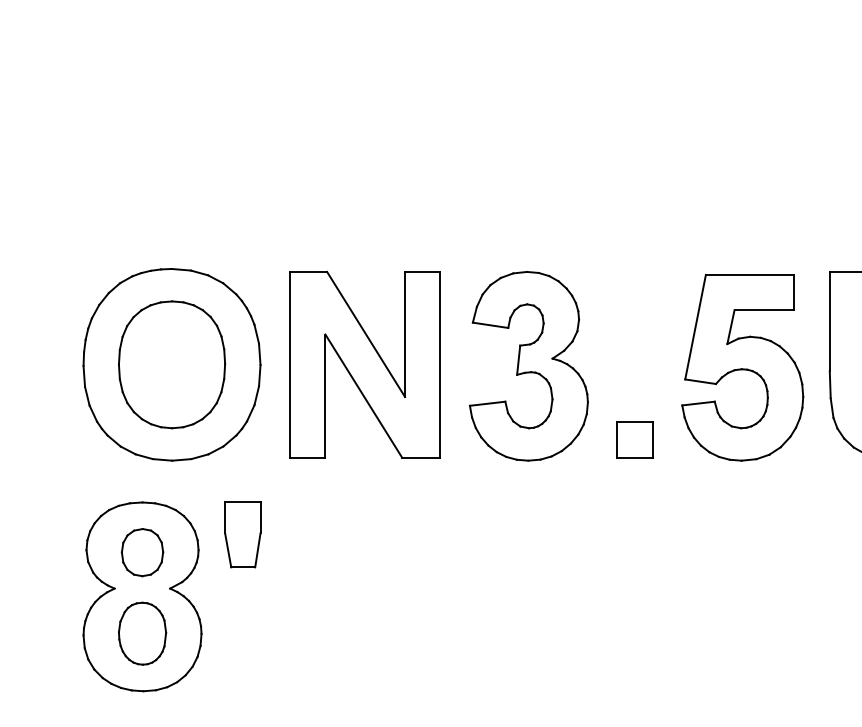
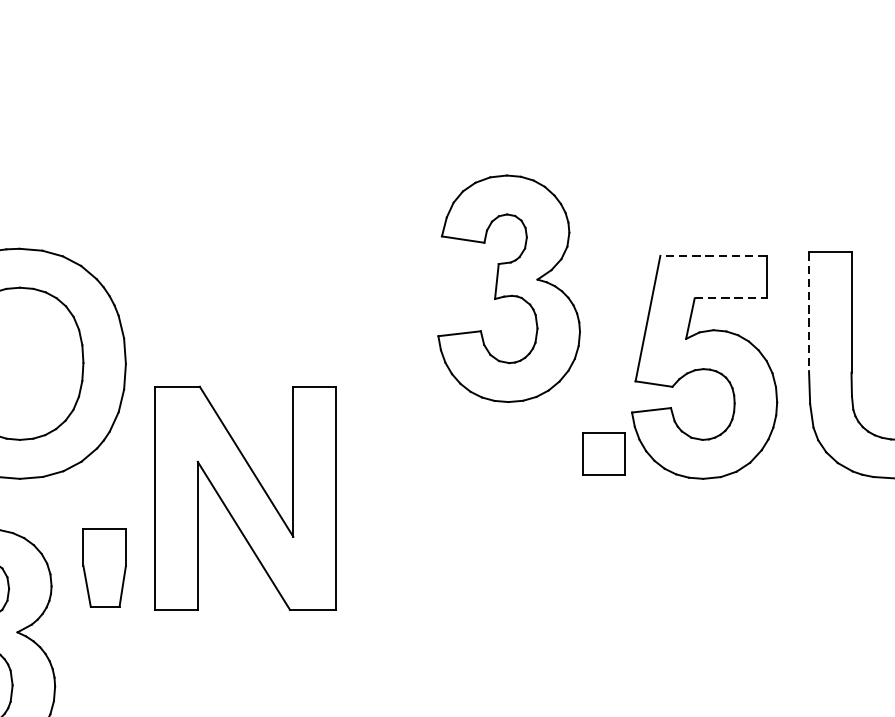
line: (749, 274) -> (712, 255), solid -> dashed
line: (764, 310) -> (730, 298), solid -> dashed
line: (829, 321) -> (808, 311), solid -> dashed
part: (364, 364) -> (244, 497), moved
part: (528, 366) -> (508, 289), moved
part: (634, 439) -> (603, 453), moved

